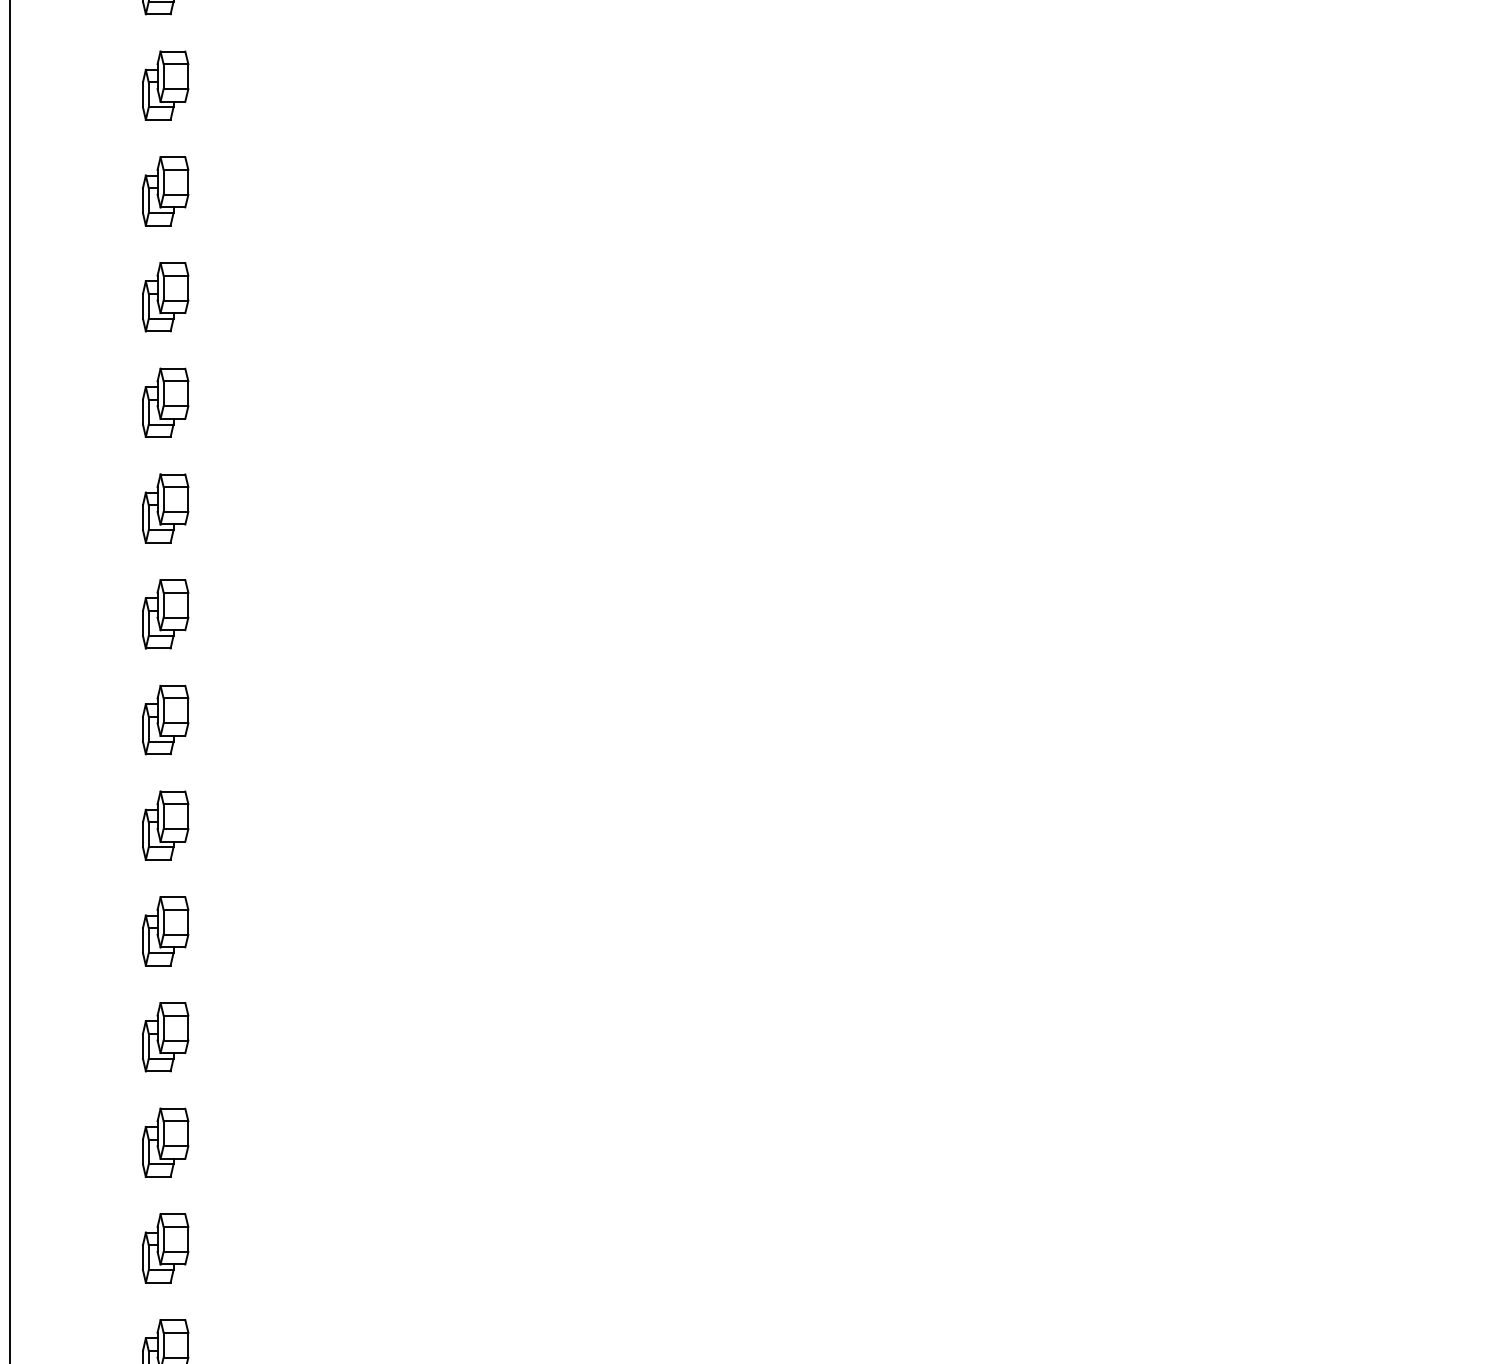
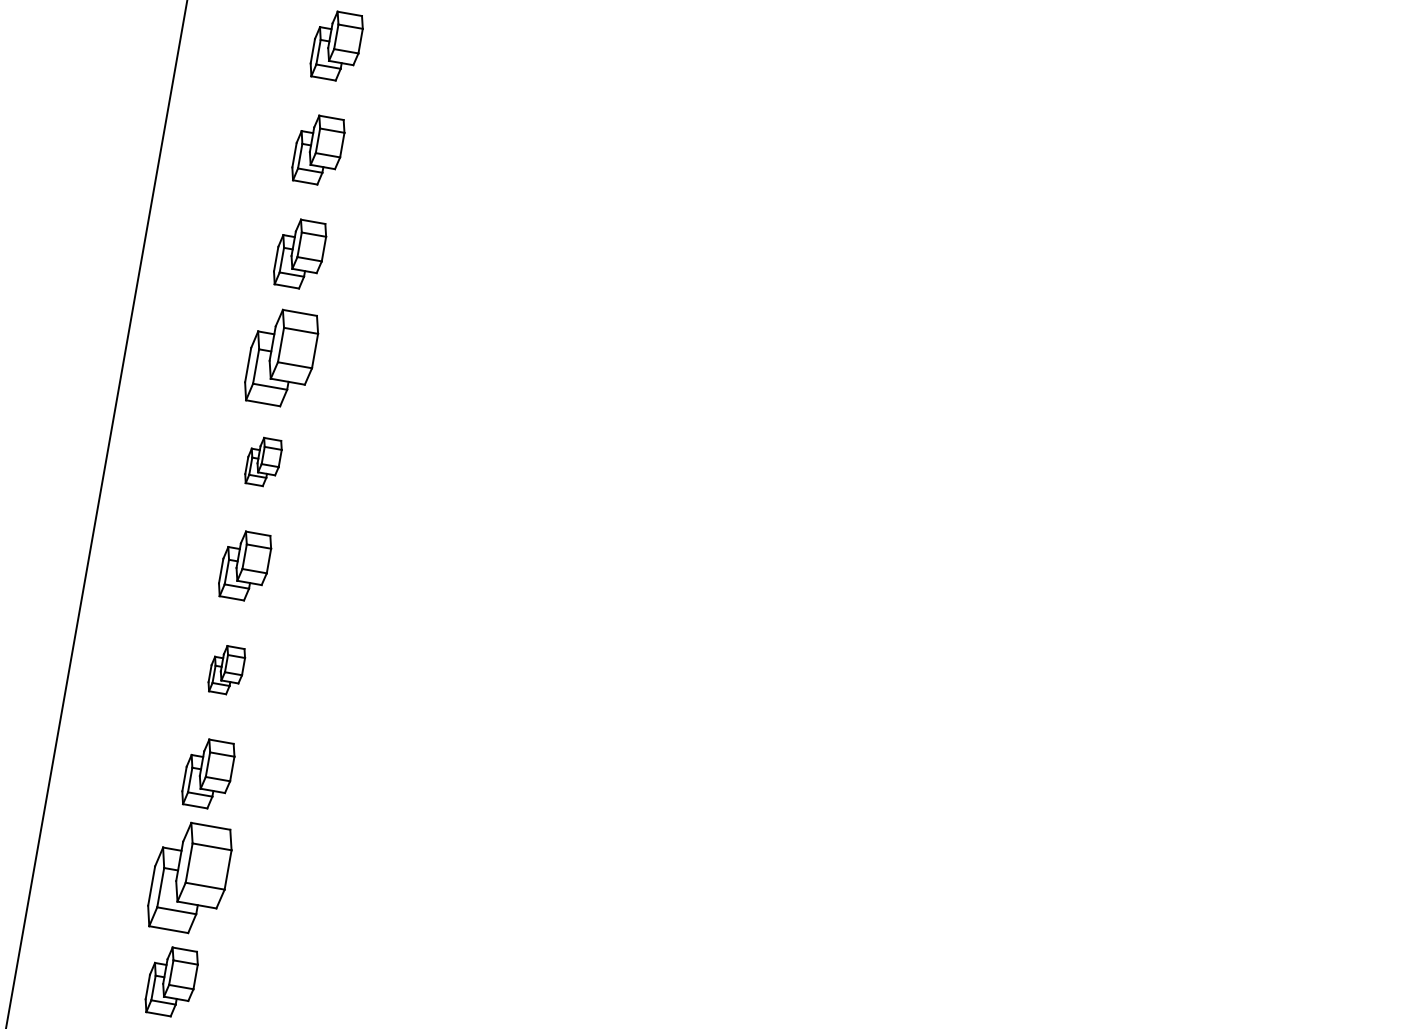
part: (165, 719) -> (281, 357), size x1.4
part: (165, 825) -> (263, 461), size x0.7
part: (165, 1037) -> (226, 670), size x0.7
part: (165, 1248) -> (189, 877), size x1.6

